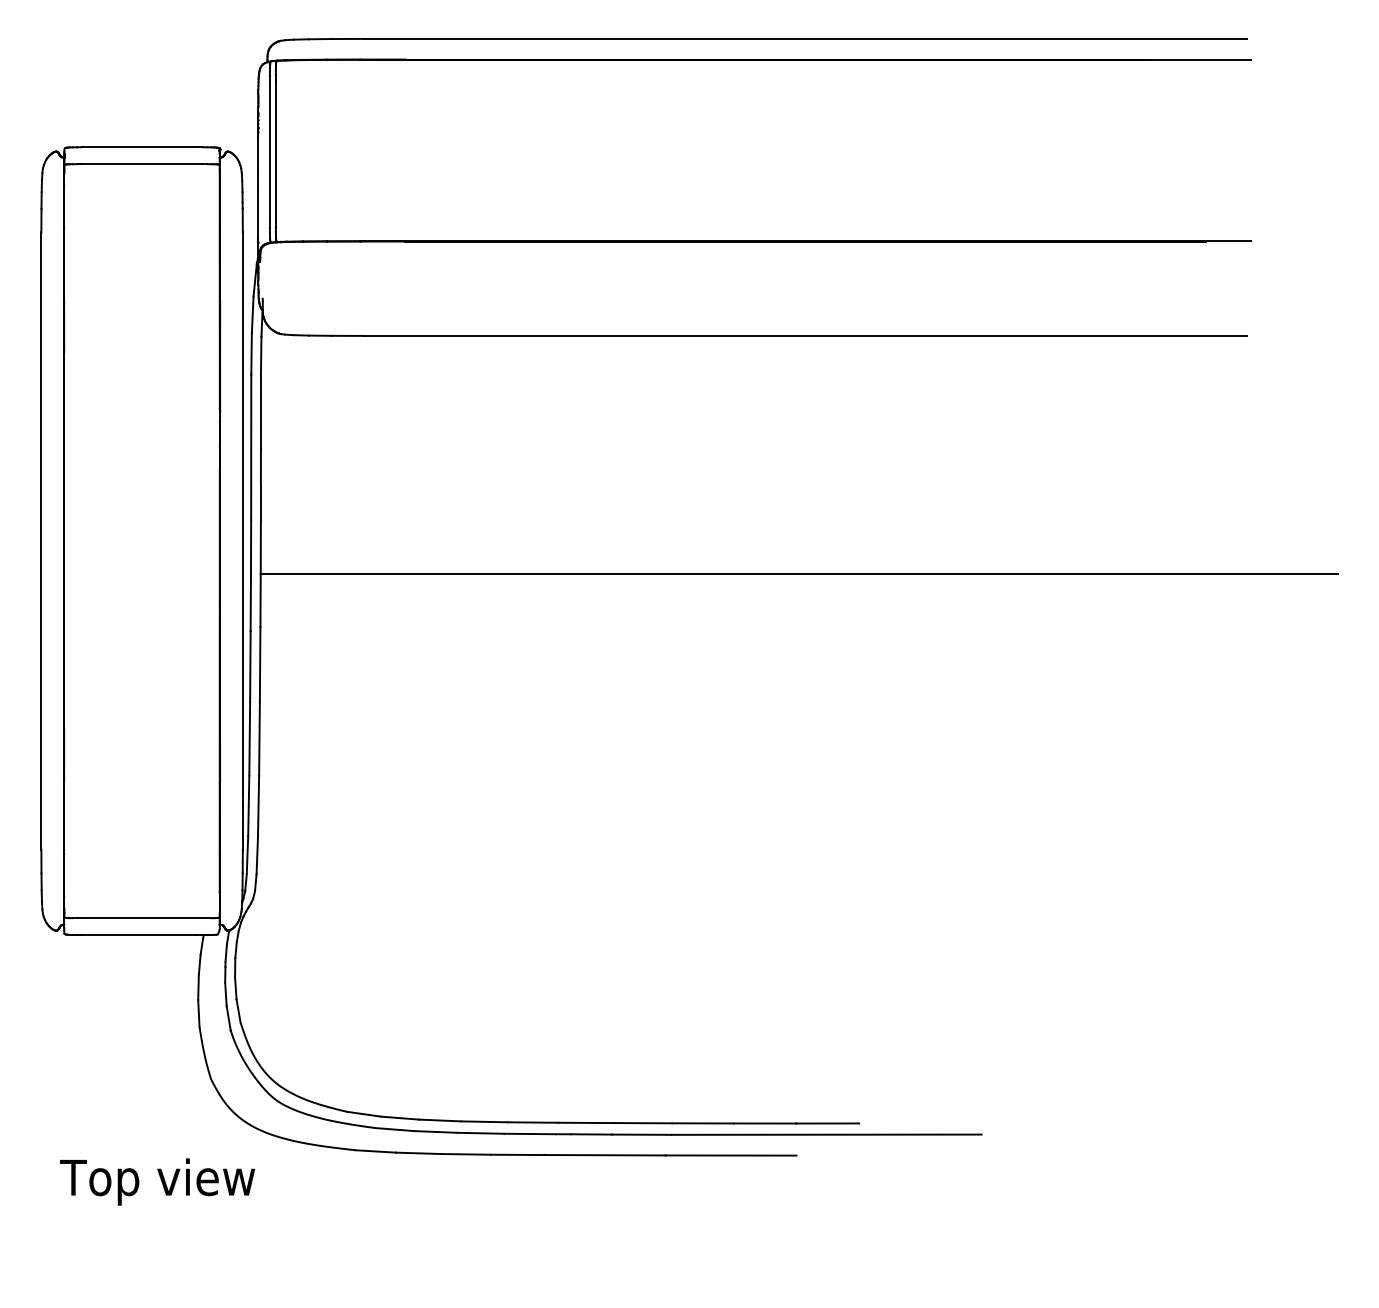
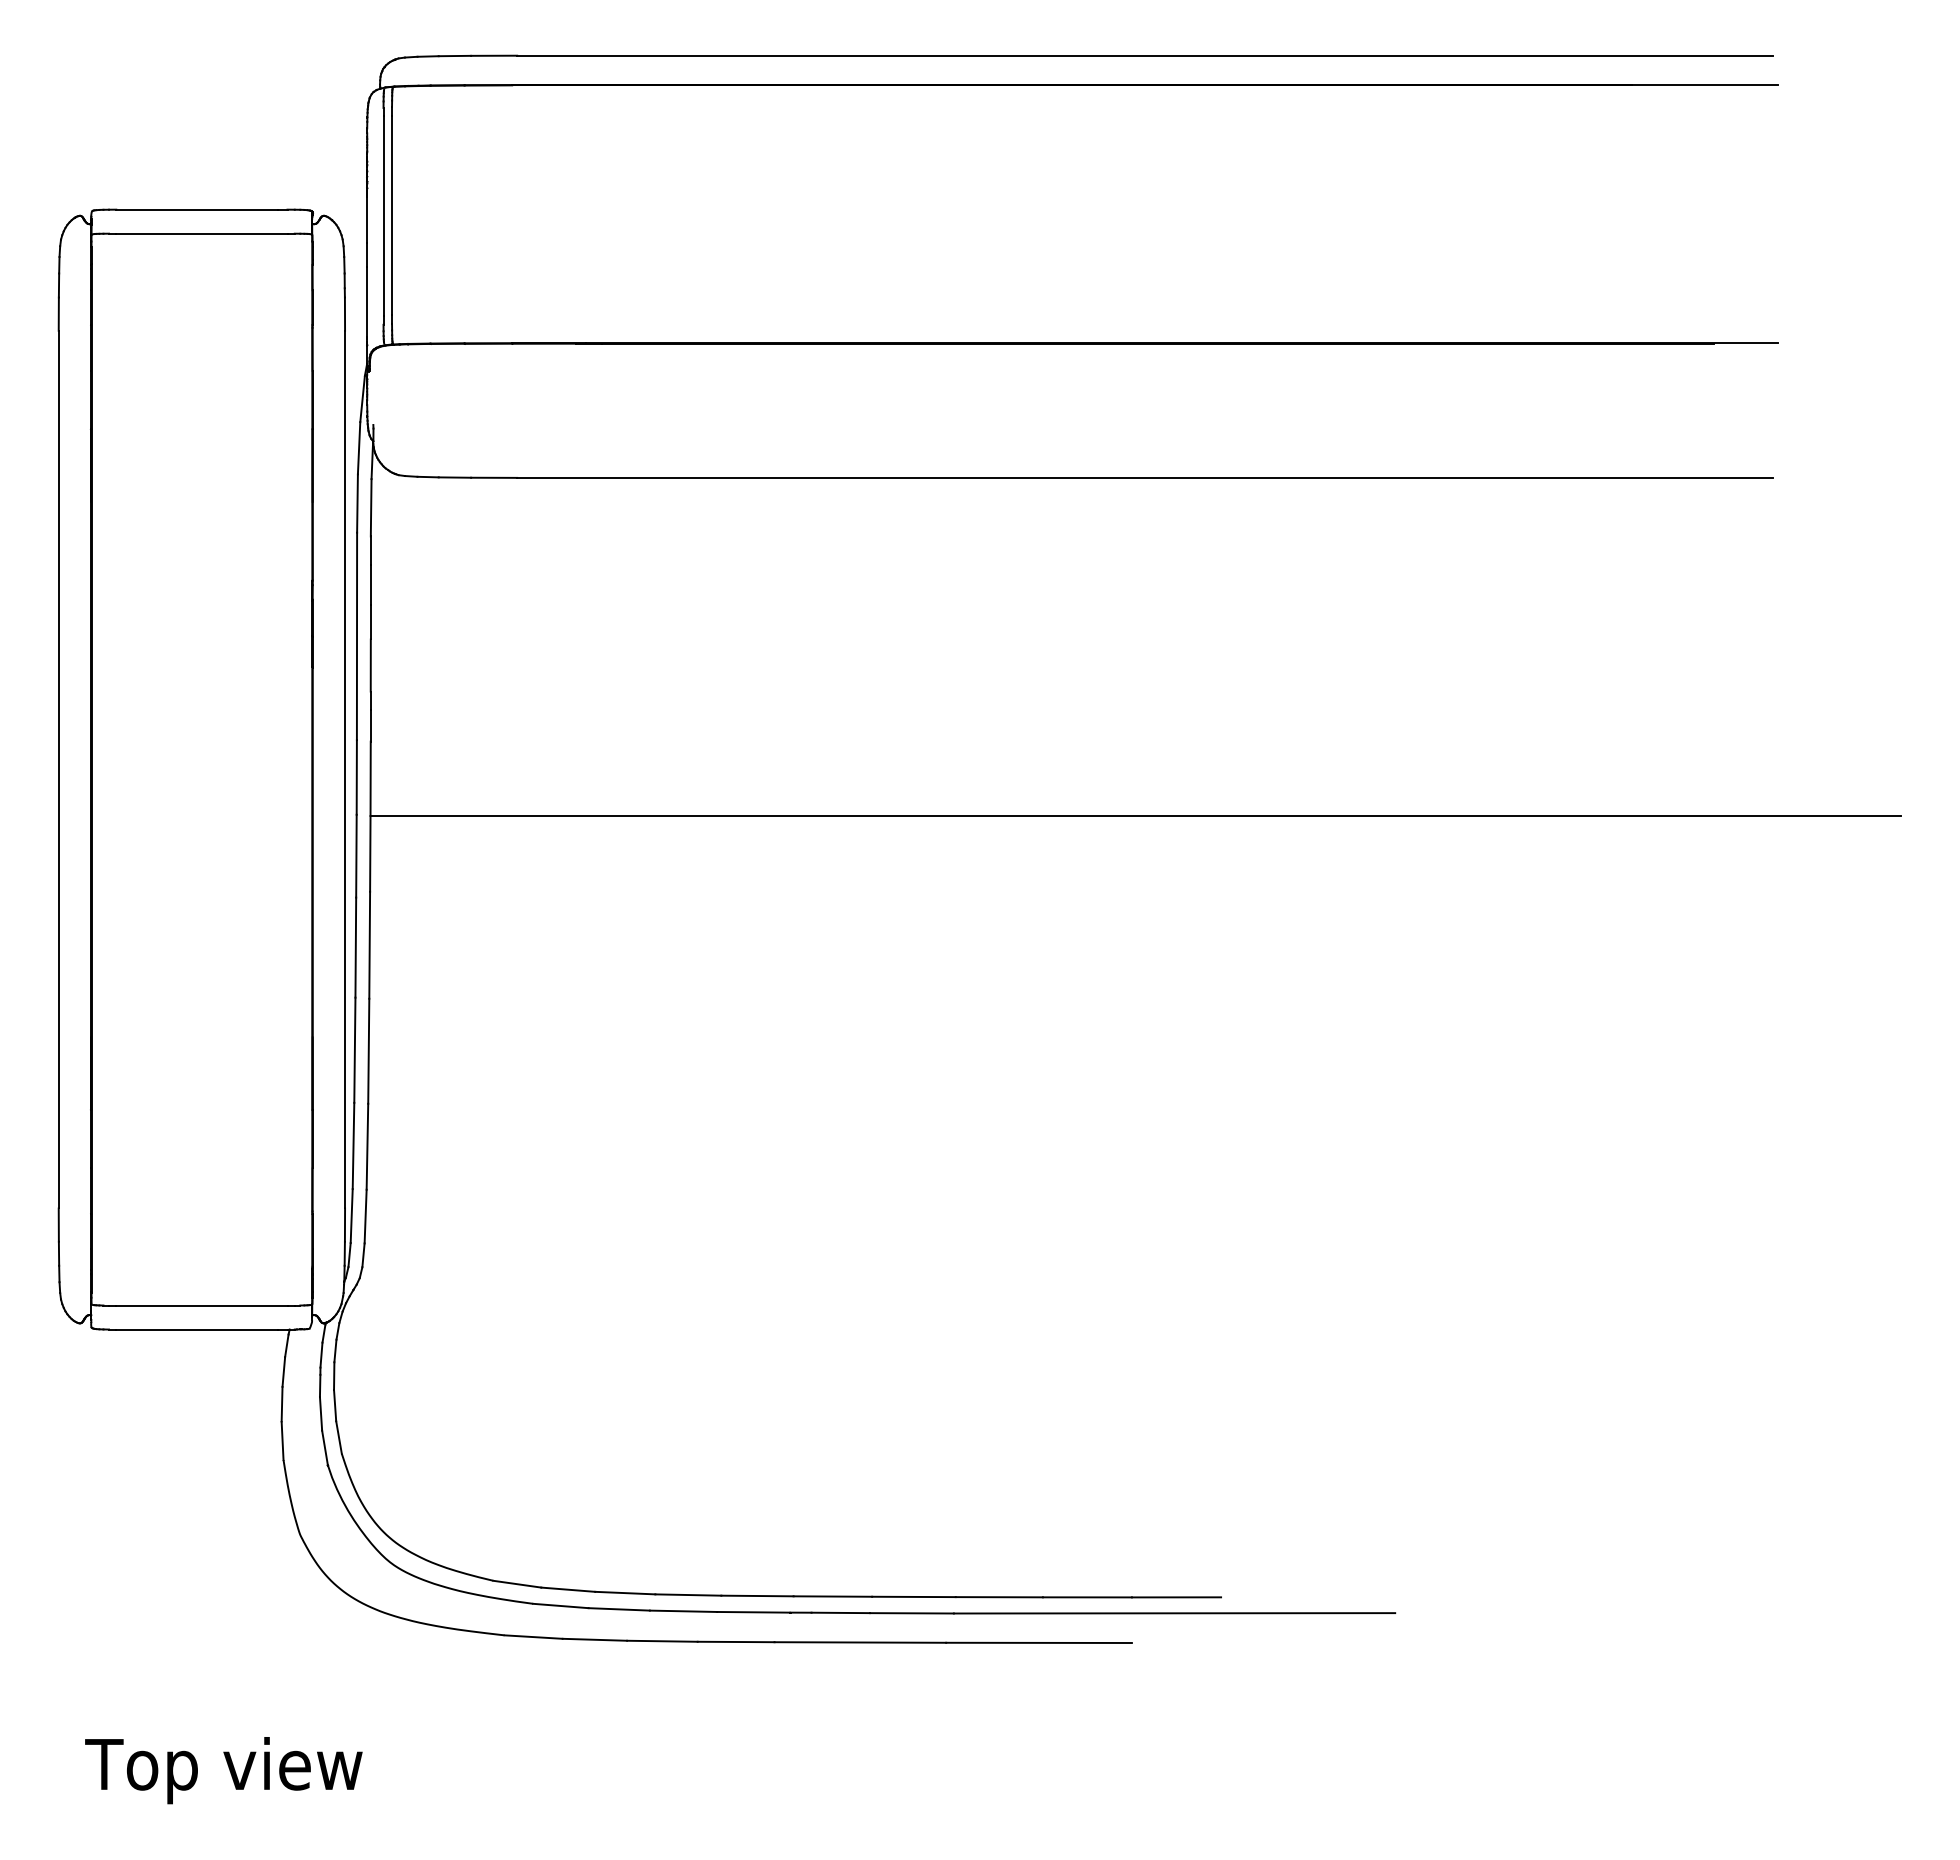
text: (157, 1181) -> (223, 1770), moved

